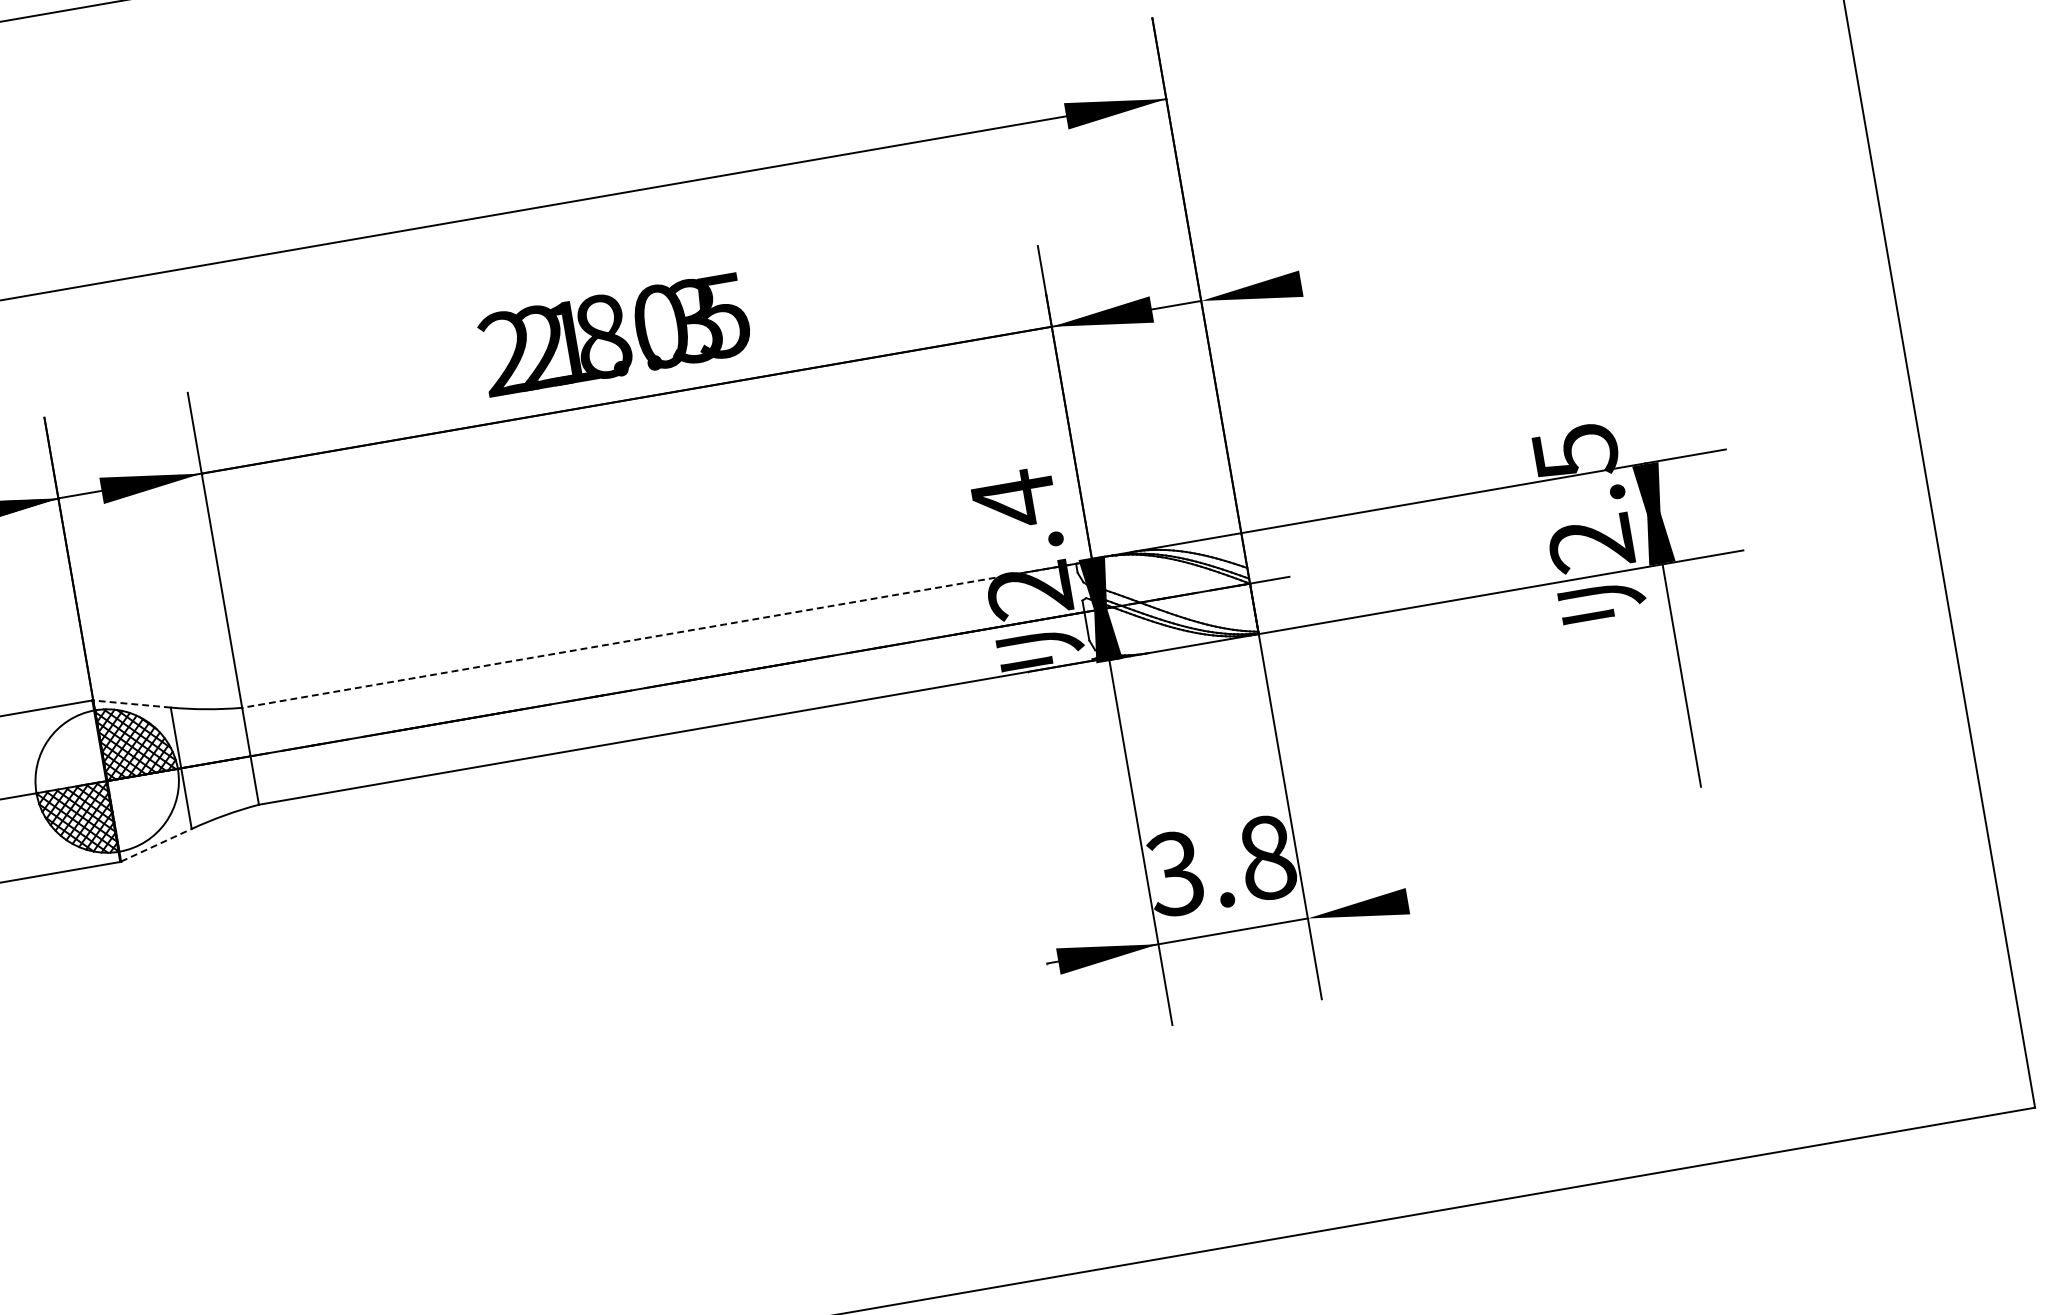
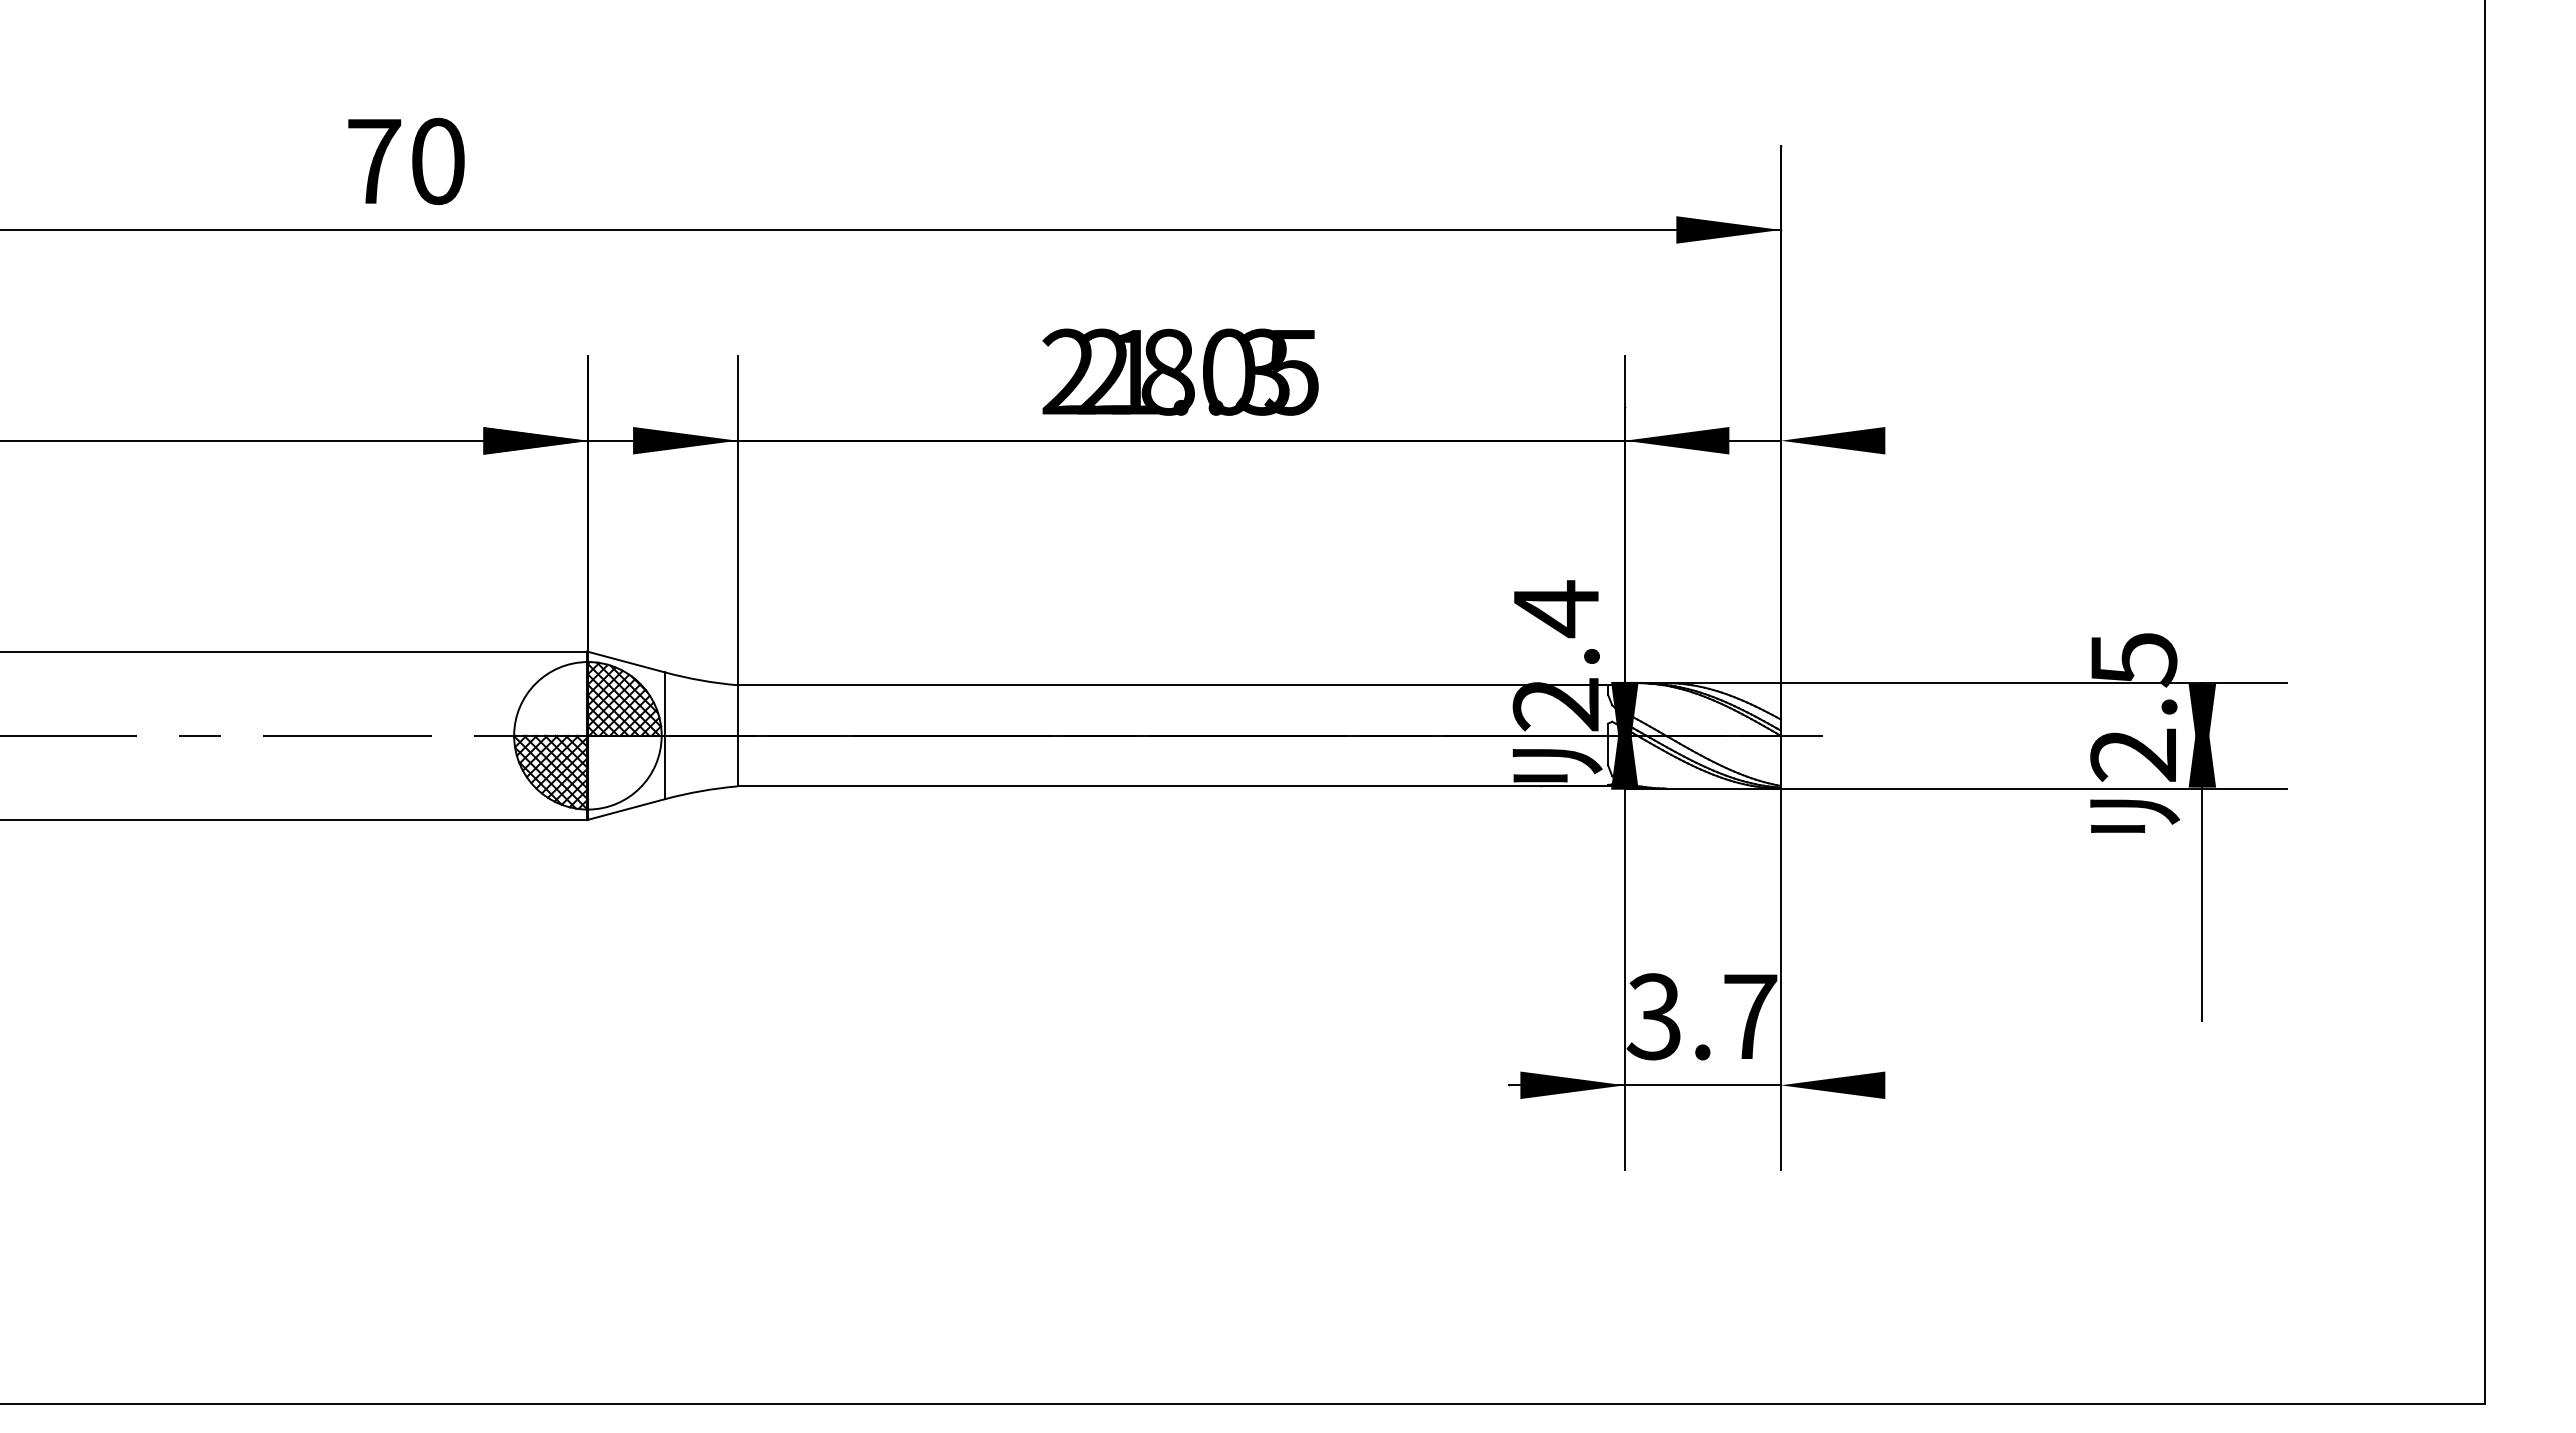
line: (667, 634) -> (1181, 685), dashed -> solid
line: (131, 703) -> (626, 661), dashed -> solid
line: (157, 845) -> (627, 809), dashed -> solid
text: (1267, 857) -> (1750, 1016), 3.8 -> 3.7

